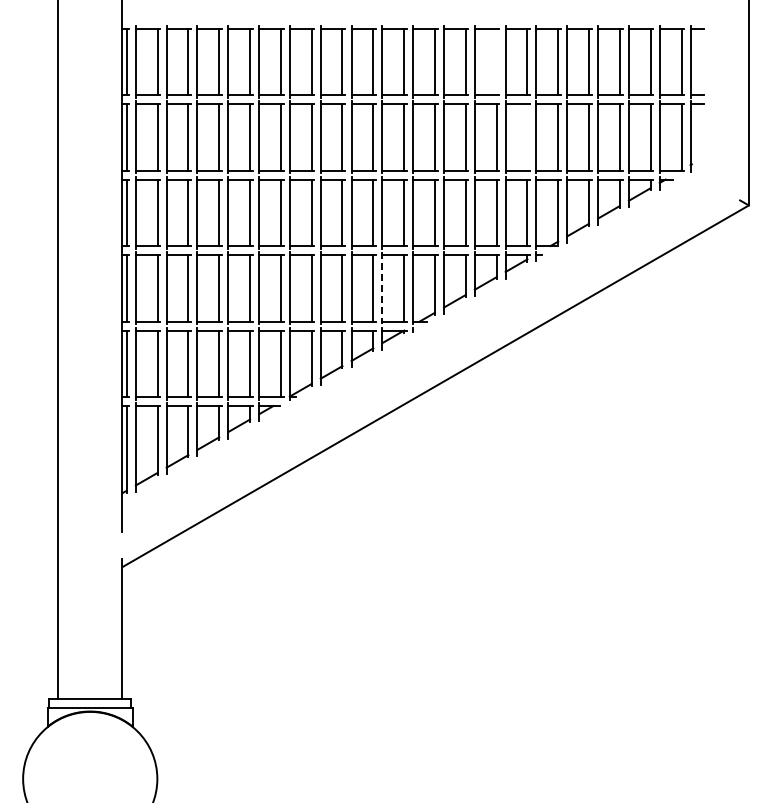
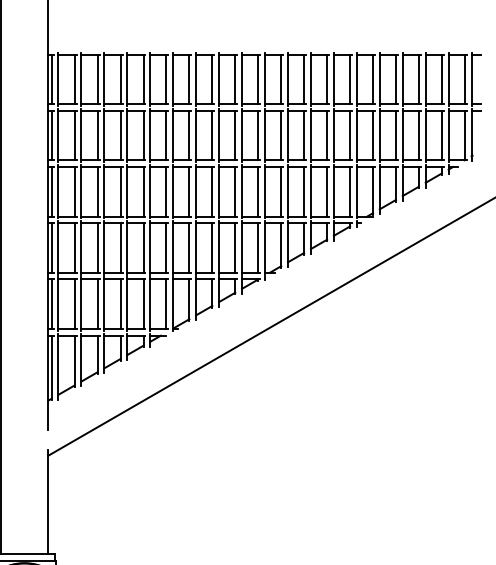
line: (496, 61) -> (327, 79), added
line: (527, 137) -> (350, 135), added
line: (382, 288) -> (242, 248), dashed -> solid

